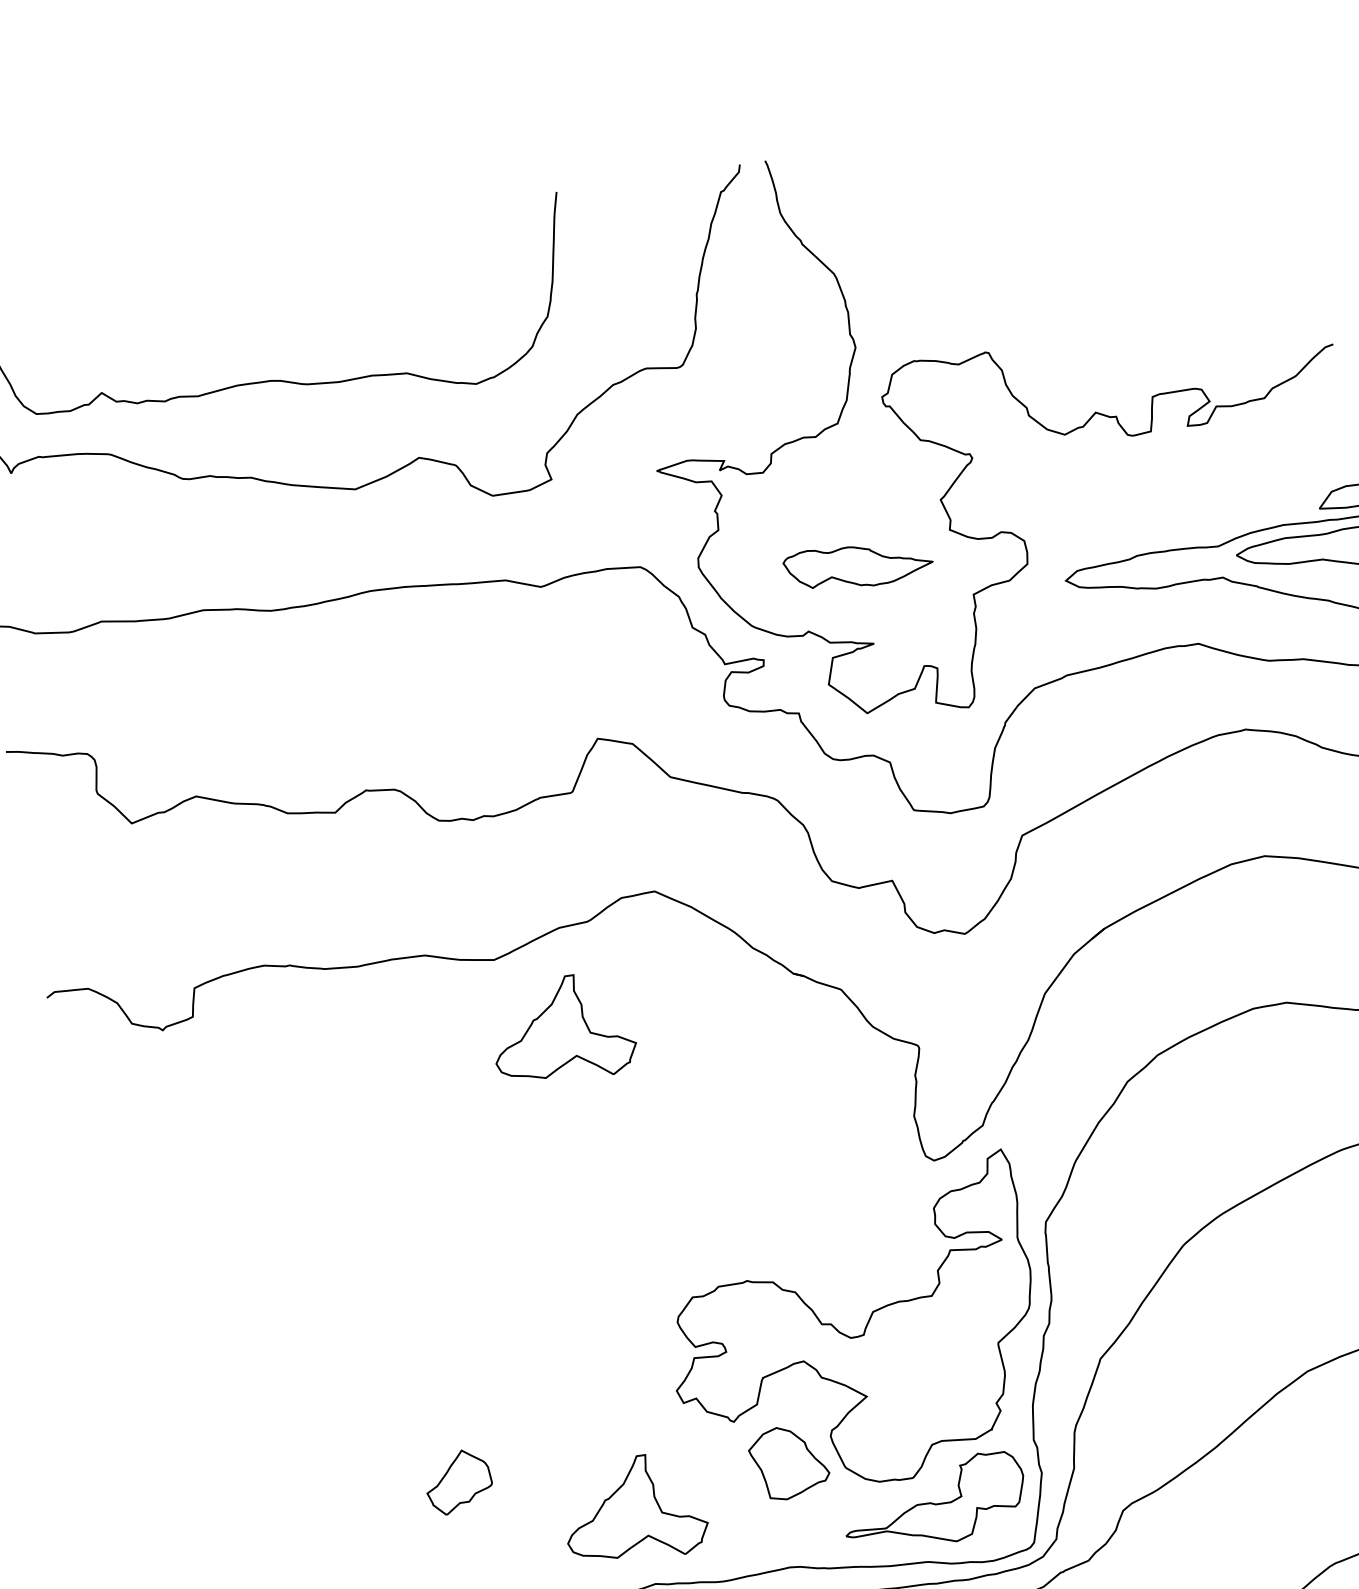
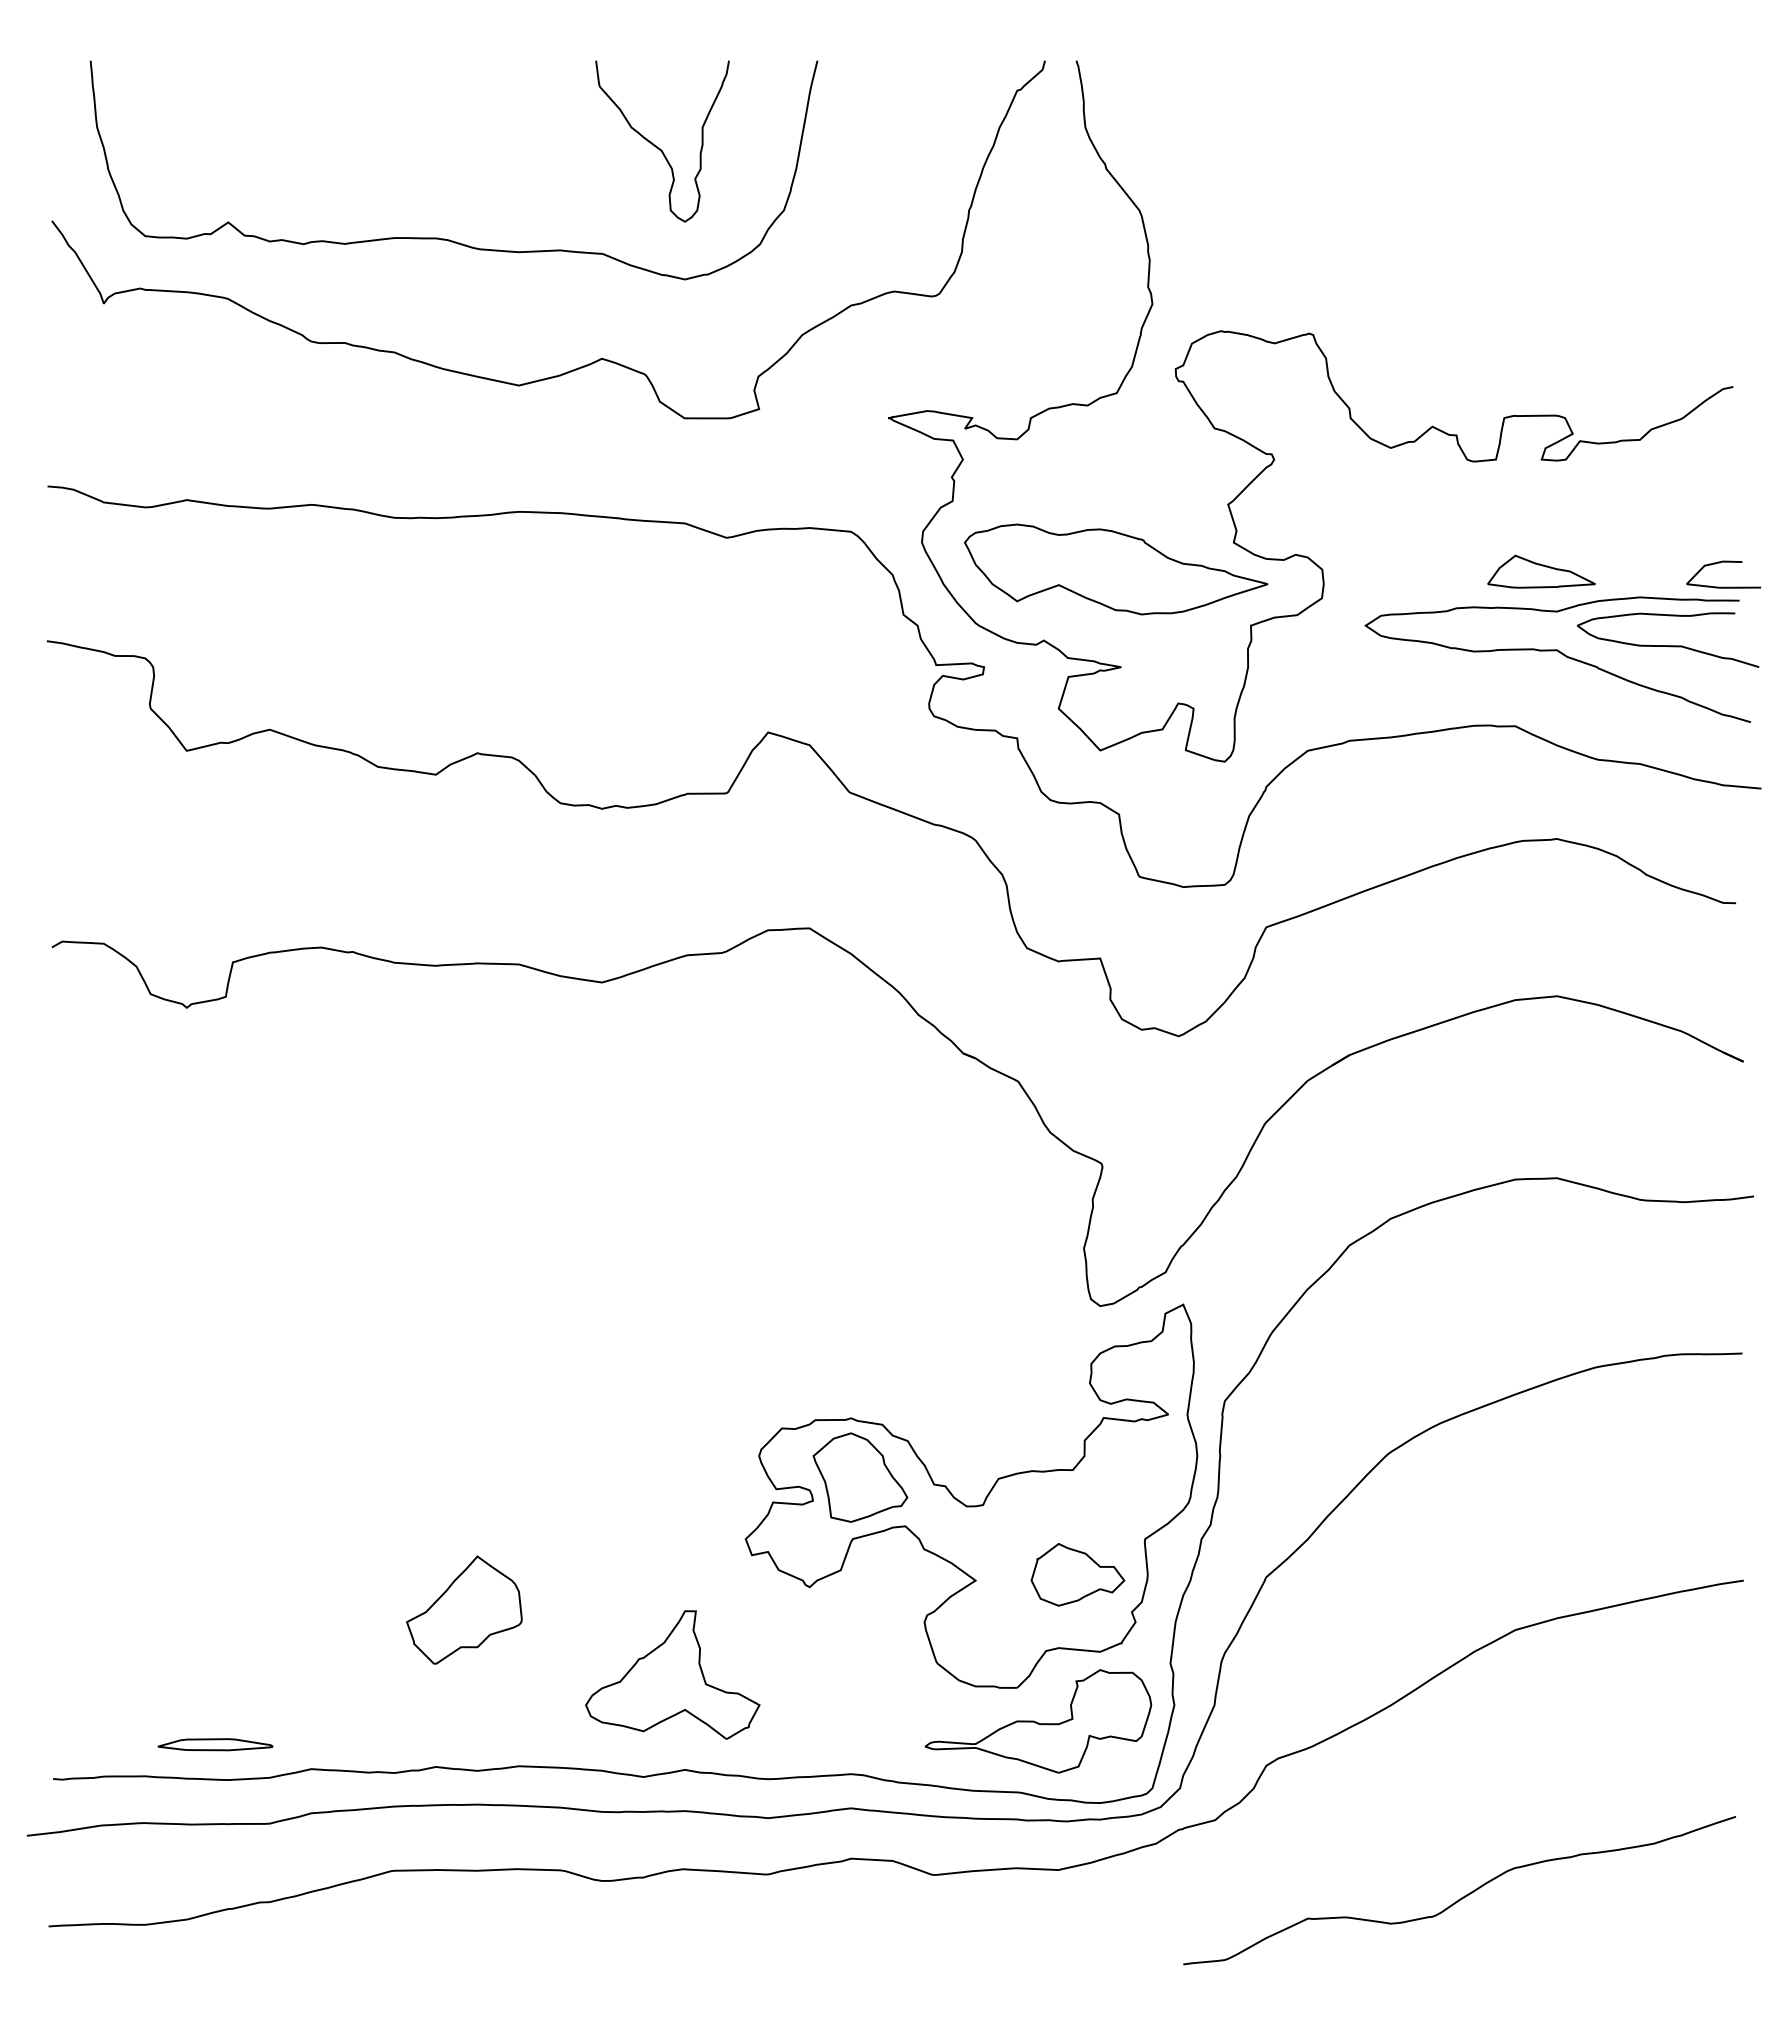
curve: (438, 280) -> (657, 146), added
part: (1201, 516) -> (1541, 571), added
part: (858, 565) -> (1116, 569), size x1.67
part: (562, 1028) -> (672, 1078), removed
part: (948, 1379) -> (1077, 1574), added
part: (789, 1462) -> (860, 1477), moved
part: (458, 1481) -> (464, 1609), size x1.43

